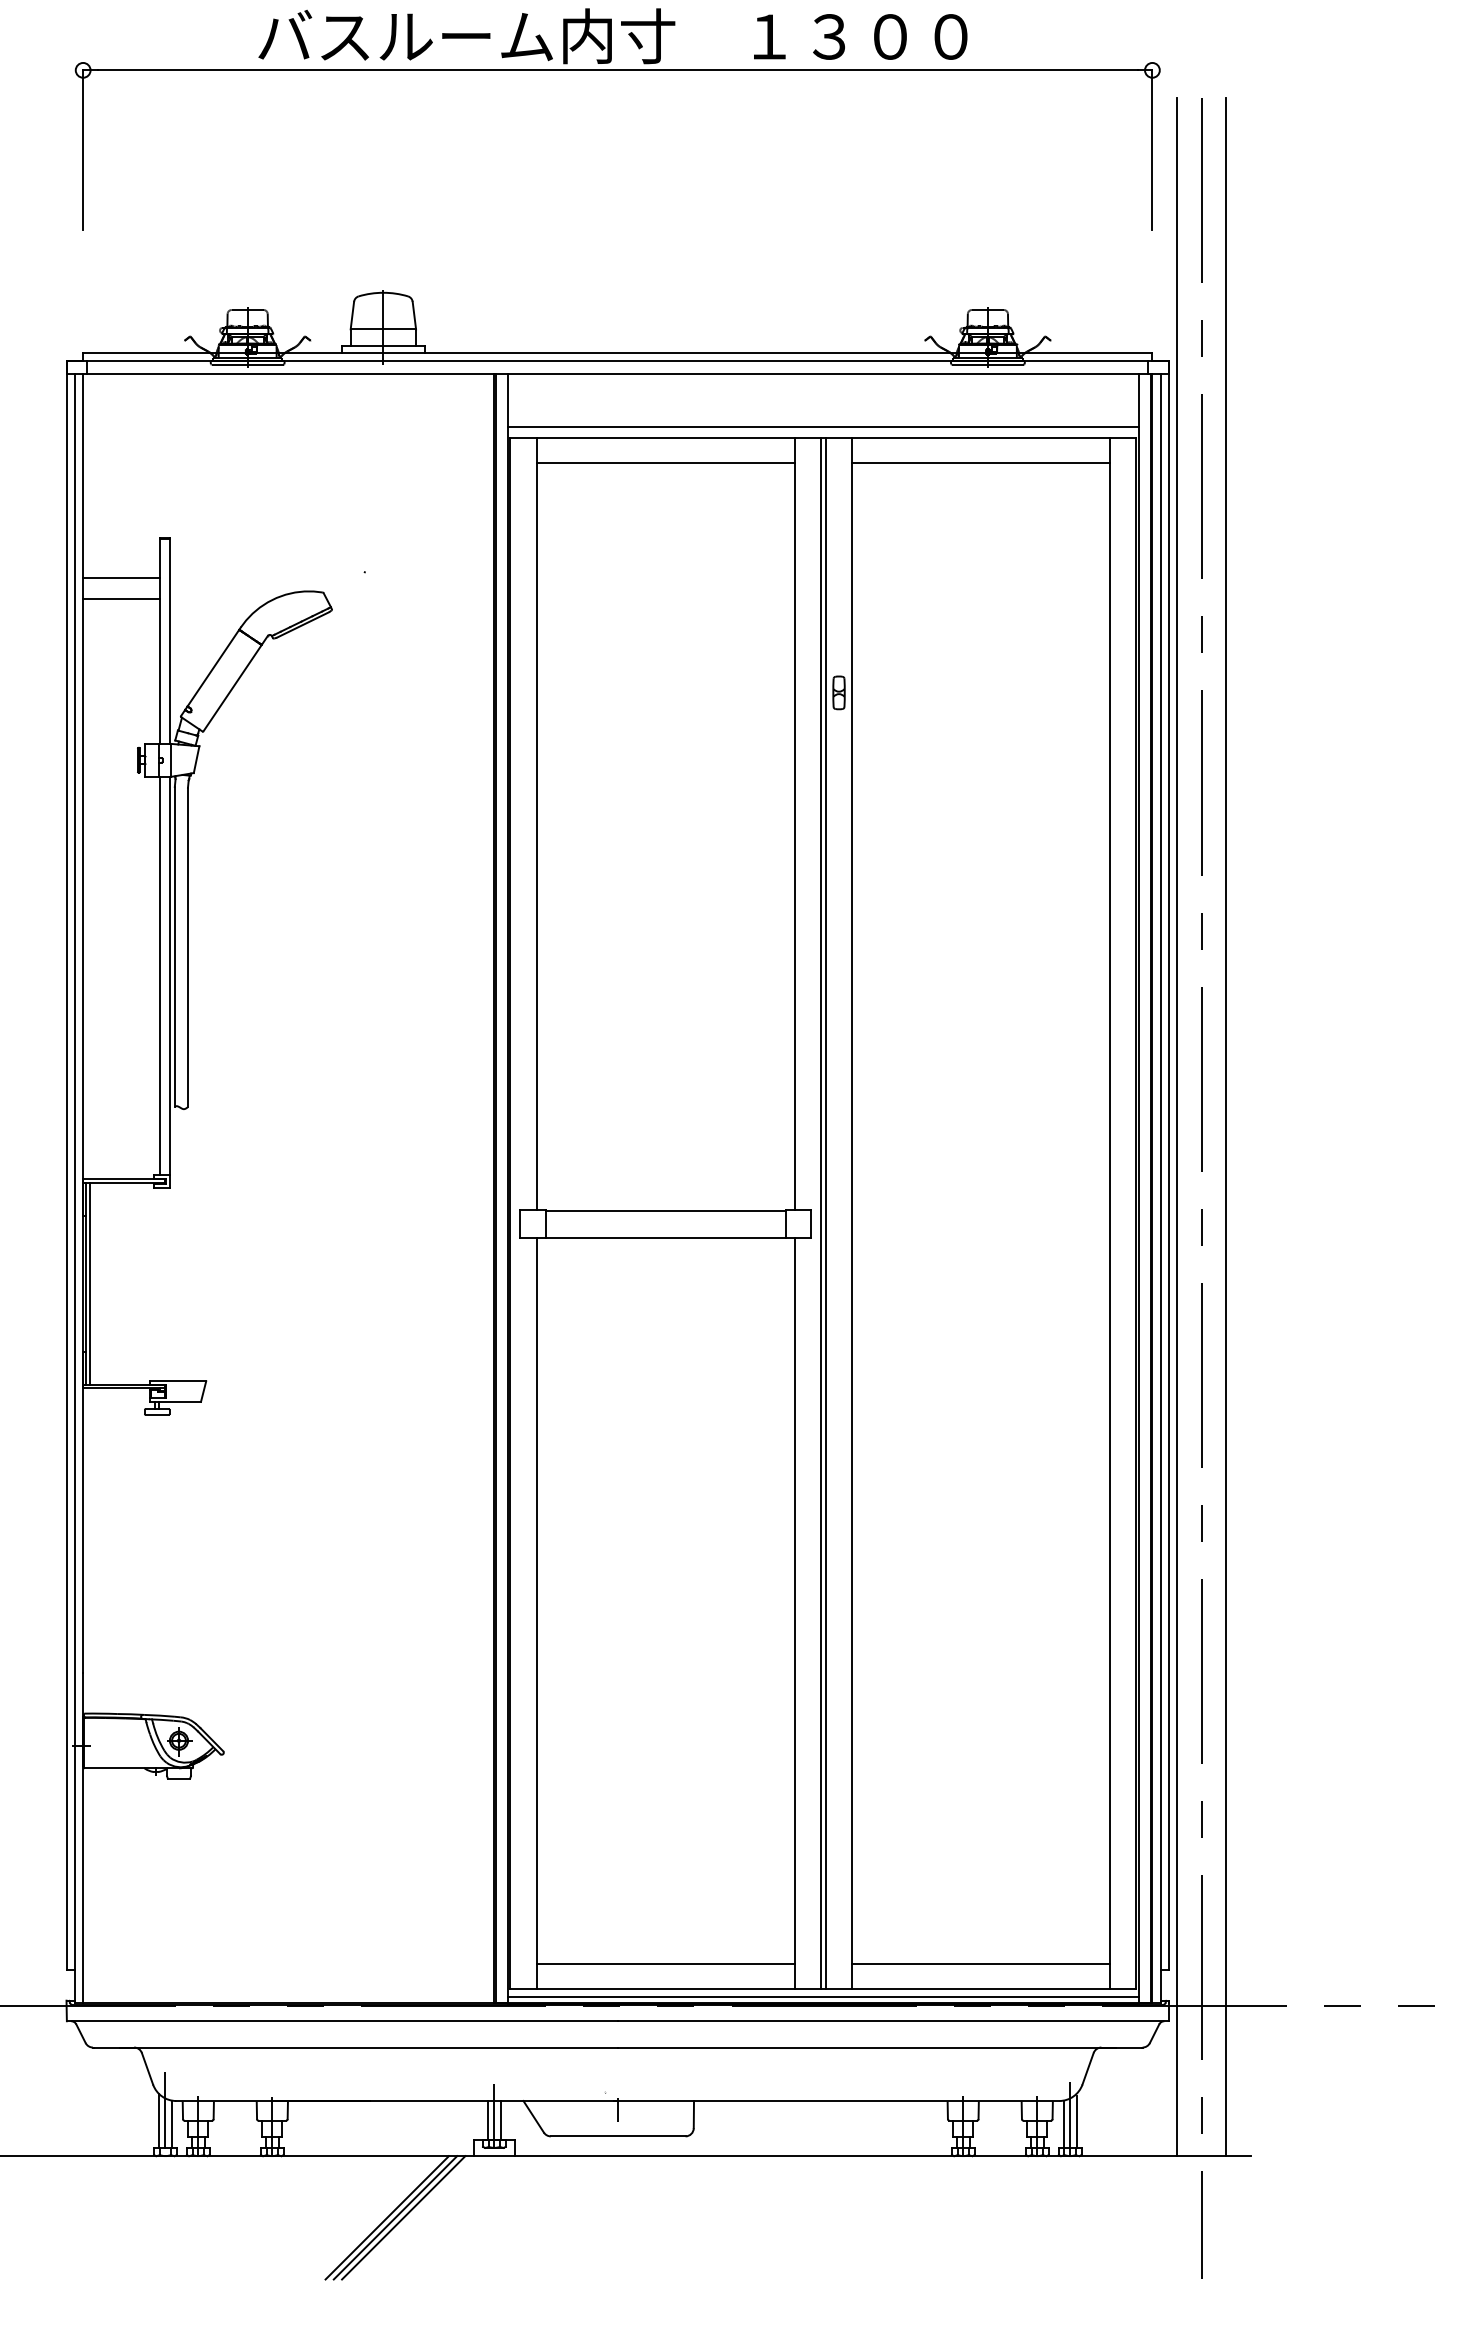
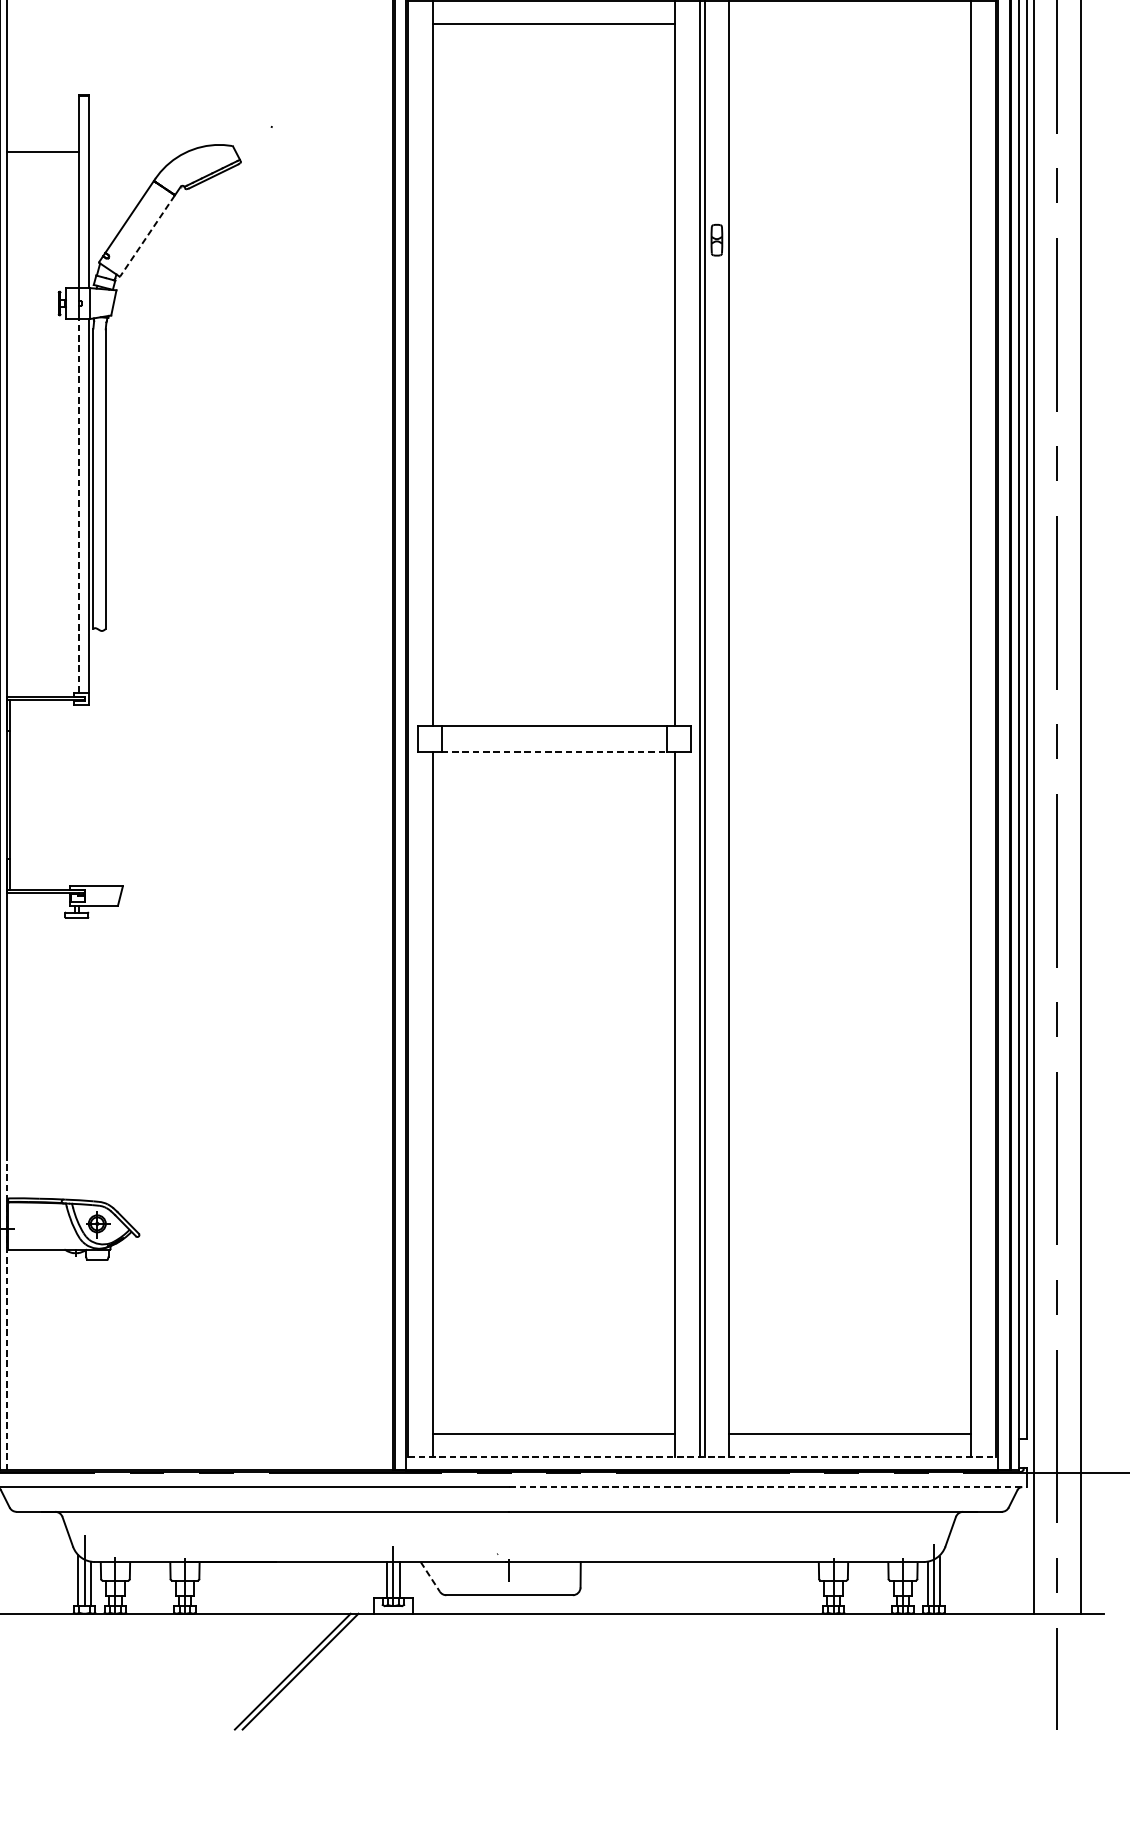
line: (981, 462) -> (850, 23), removed
line: (121, 578) -> (43, 132), removed
line: (232, 688) -> (147, 236), solid -> dashed
line: (159, 975) -> (79, 505), solid -> dashed
line: (665, 1237) -> (554, 751), solid -> dashed
line: (89, 1283) -> (13, 794), removed
line: (83, 1837) -> (7, 1314), solid -> dashed
line: (823, 1989) -> (702, 1457), solid -> dashed
line: (822, 1997) -> (701, 1464), removed
line: (893, 2021) -> (768, 1487), solid -> dashed
line: (533, 2116) -> (430, 1576), solid -> dashed
line: (403, 2217) -> (308, 1671), removed

